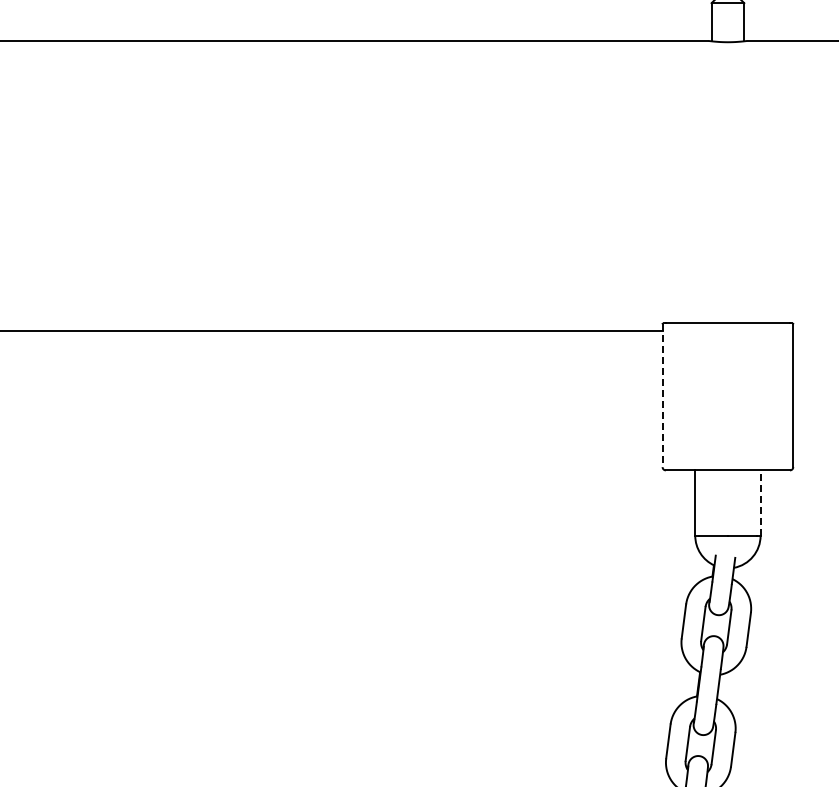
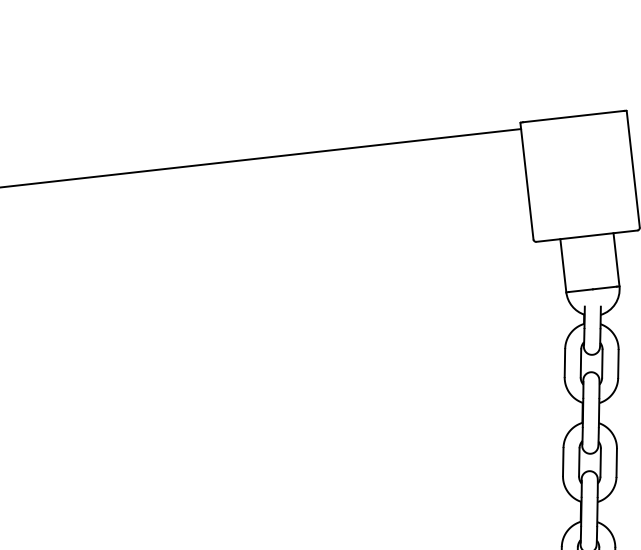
line: (662, 396) -> (526, 182), dashed -> solid
line: (760, 503) -> (616, 260), dashed -> solid

